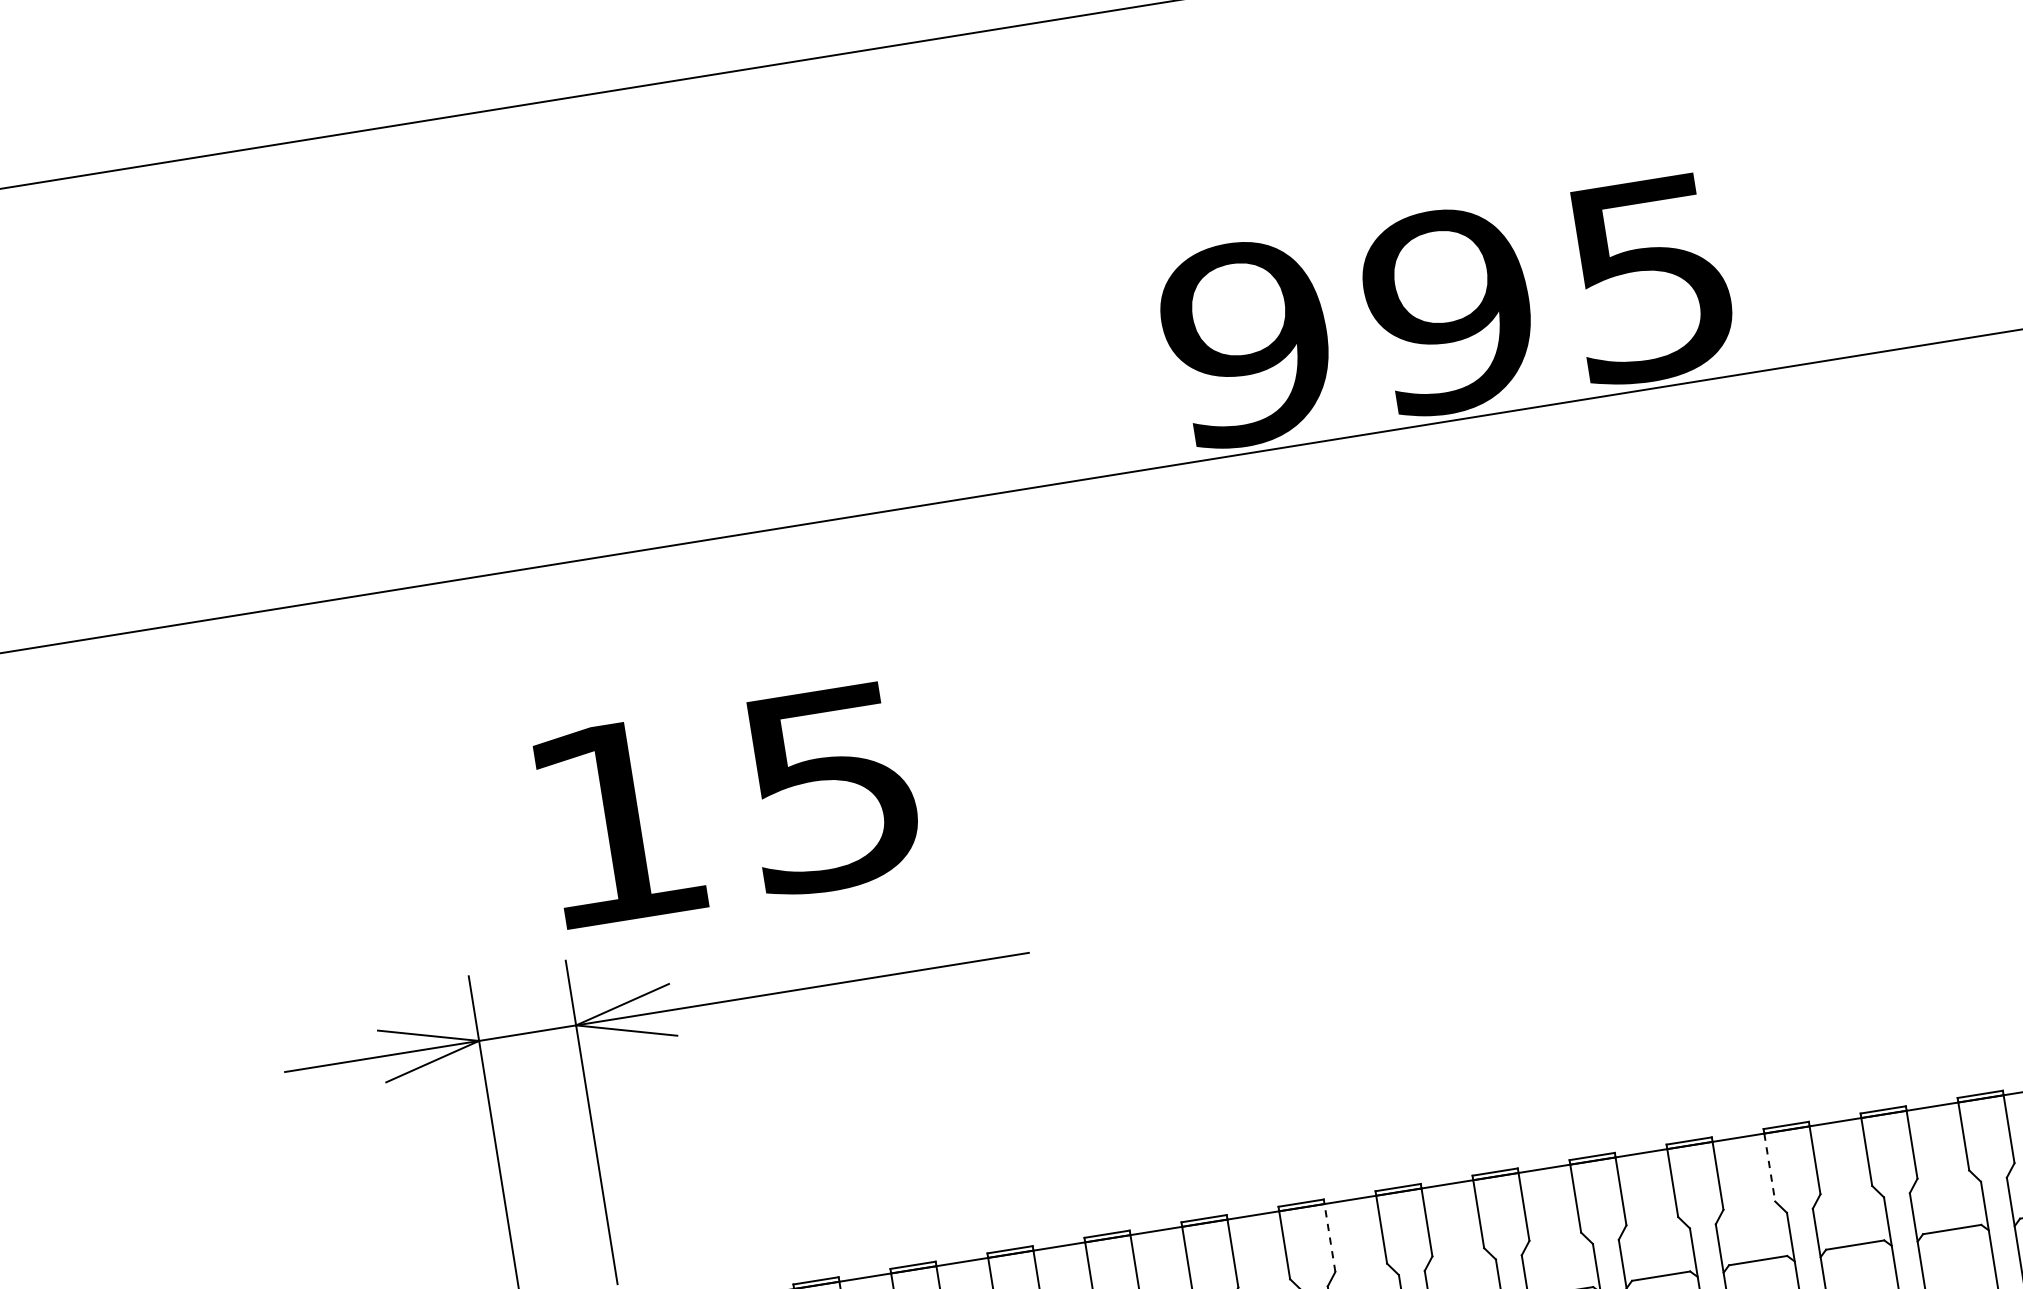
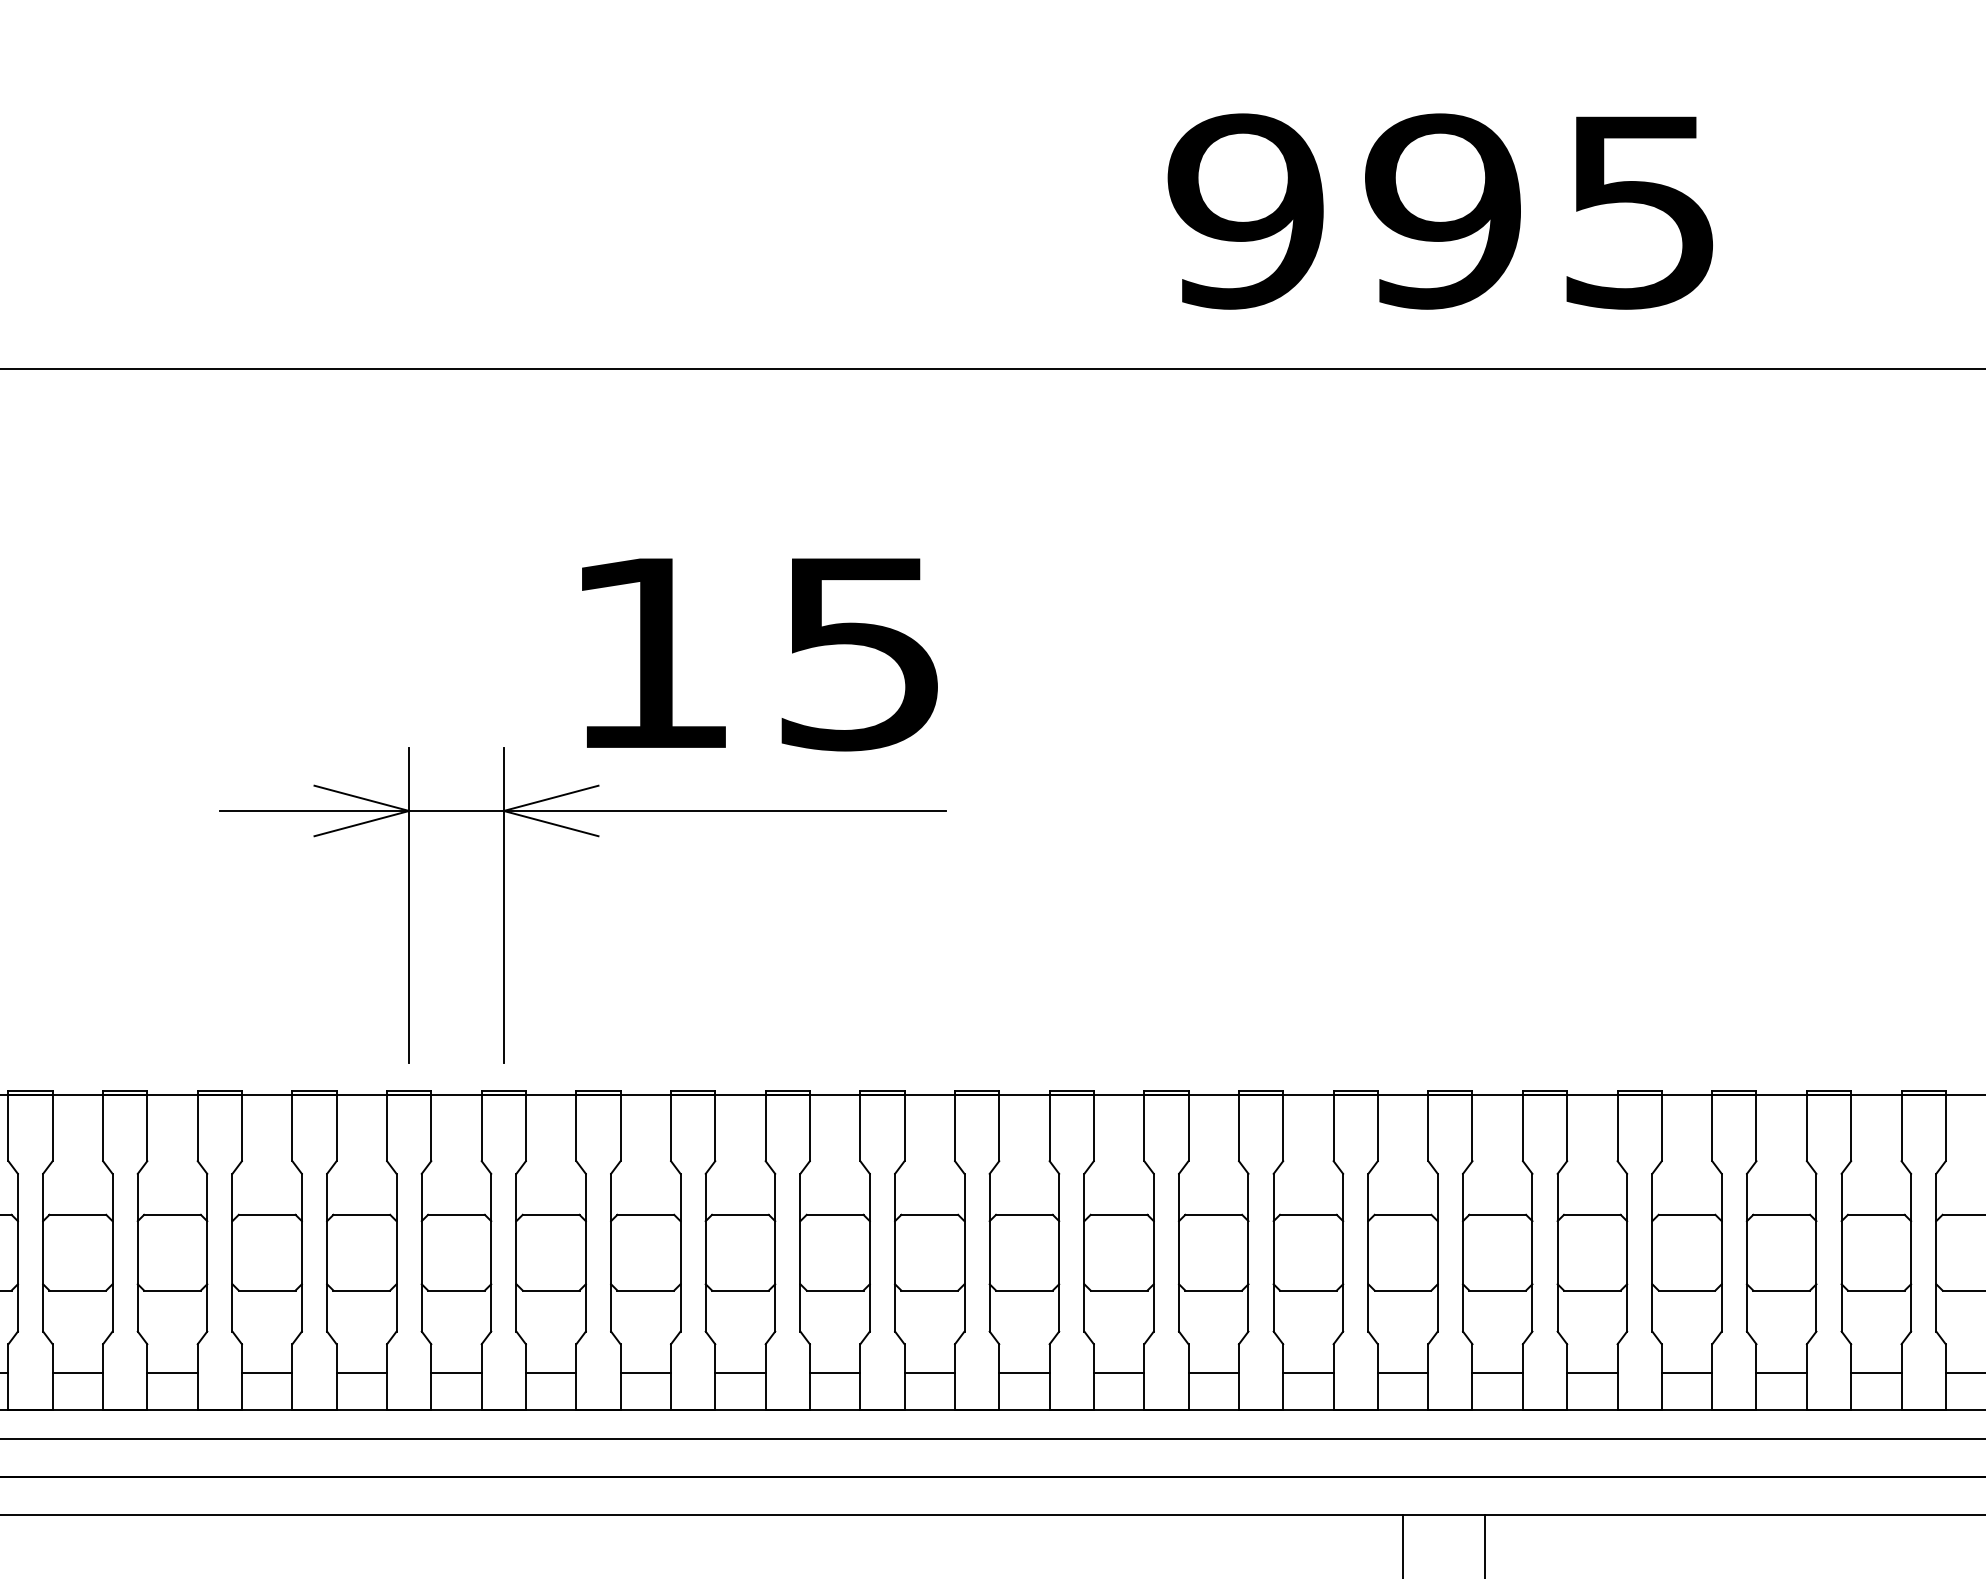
text: (1445, 311) -> (1439, 211), moved
text: (728, 805) -> (759, 654), moved
line: (1769, 1168) -> (1617, 1128), dashed -> solid
line: (1329, 1237) -> (1188, 1127), dashed -> solid

